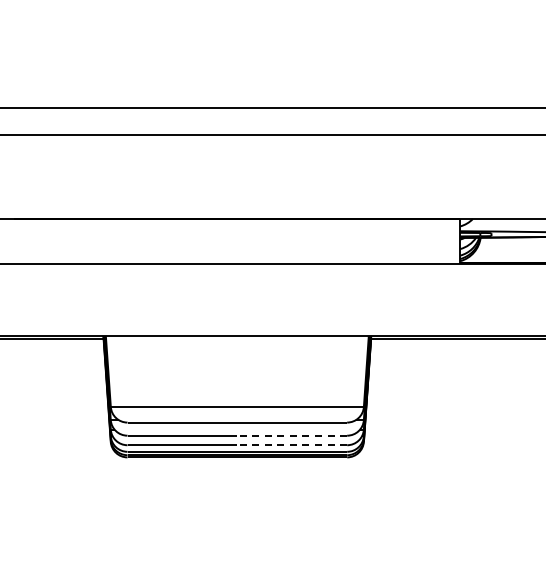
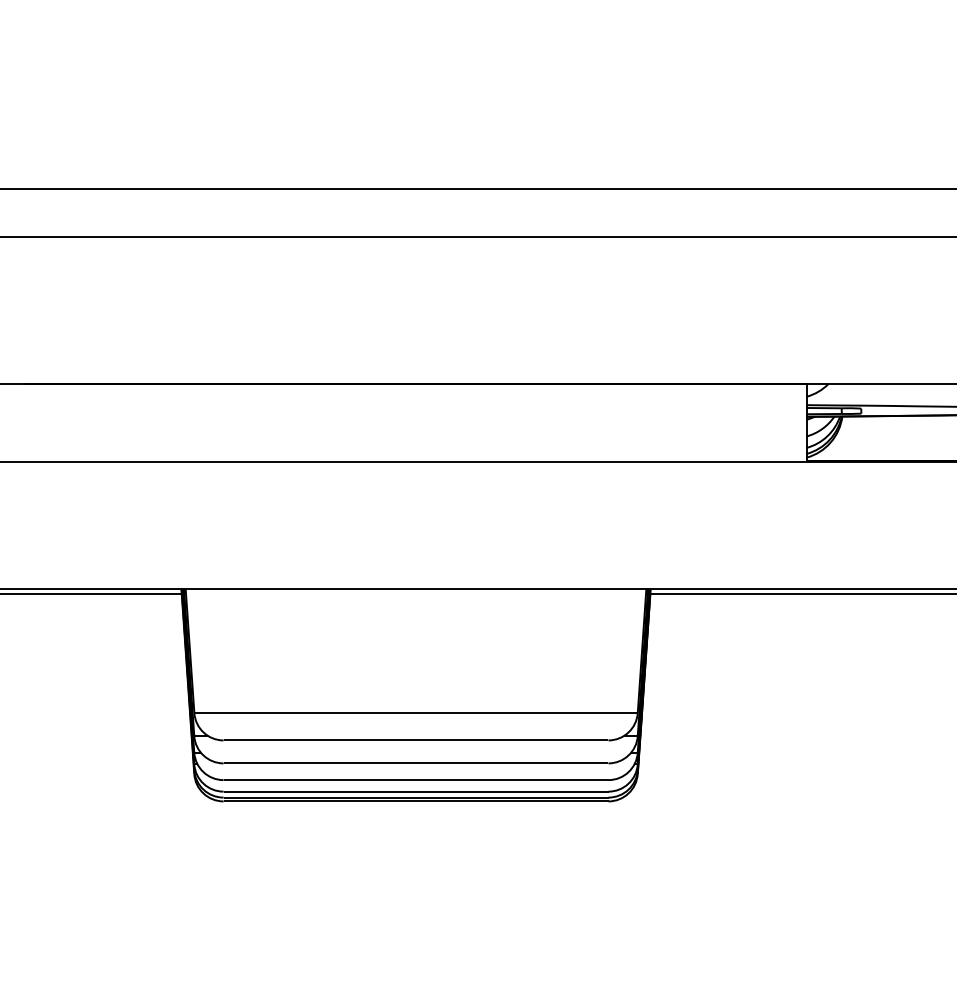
line: (292, 435) -> (512, 763), dashed -> solid
line: (292, 445) -> (512, 780), dashed -> solid

